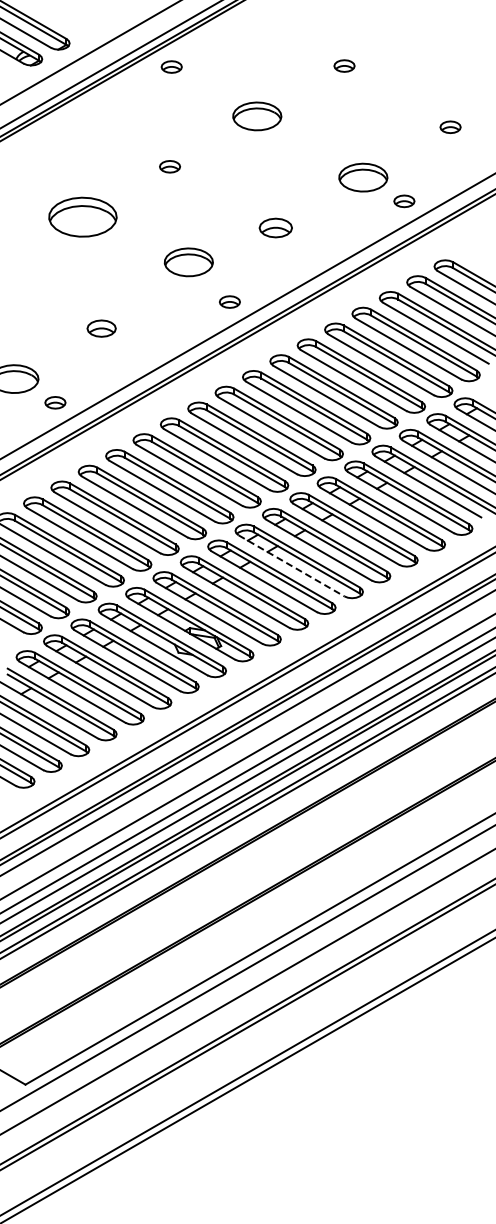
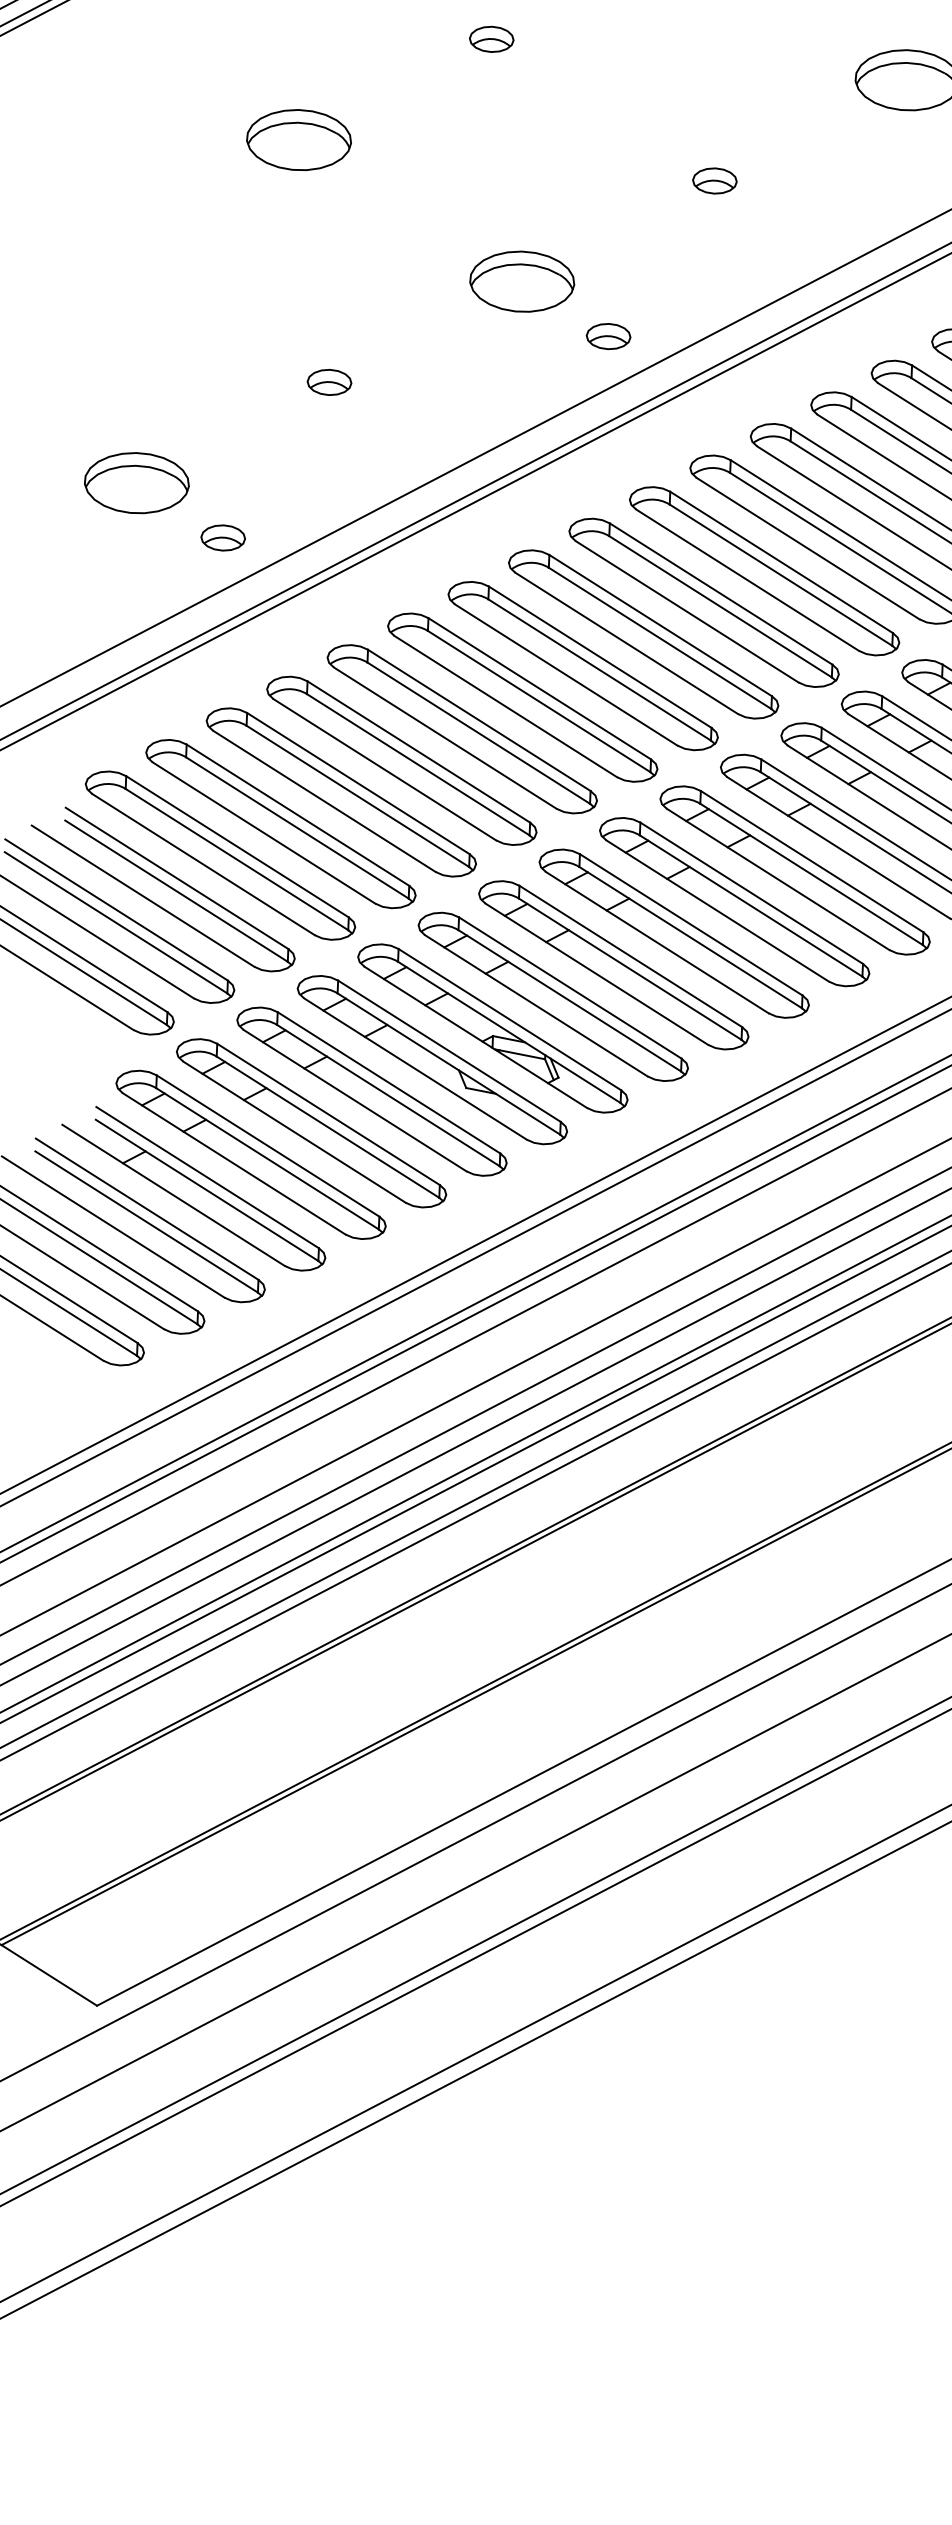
part: (82, 216) -> (298, 138), size x0.71
part: (276, 227) -> (715, 179), size x0.62
part: (188, 262) -> (521, 281), moved
part: (101, 328) -> (329, 381), size x0.71
line: (291, 566) -> (717, 912), dashed -> solid

